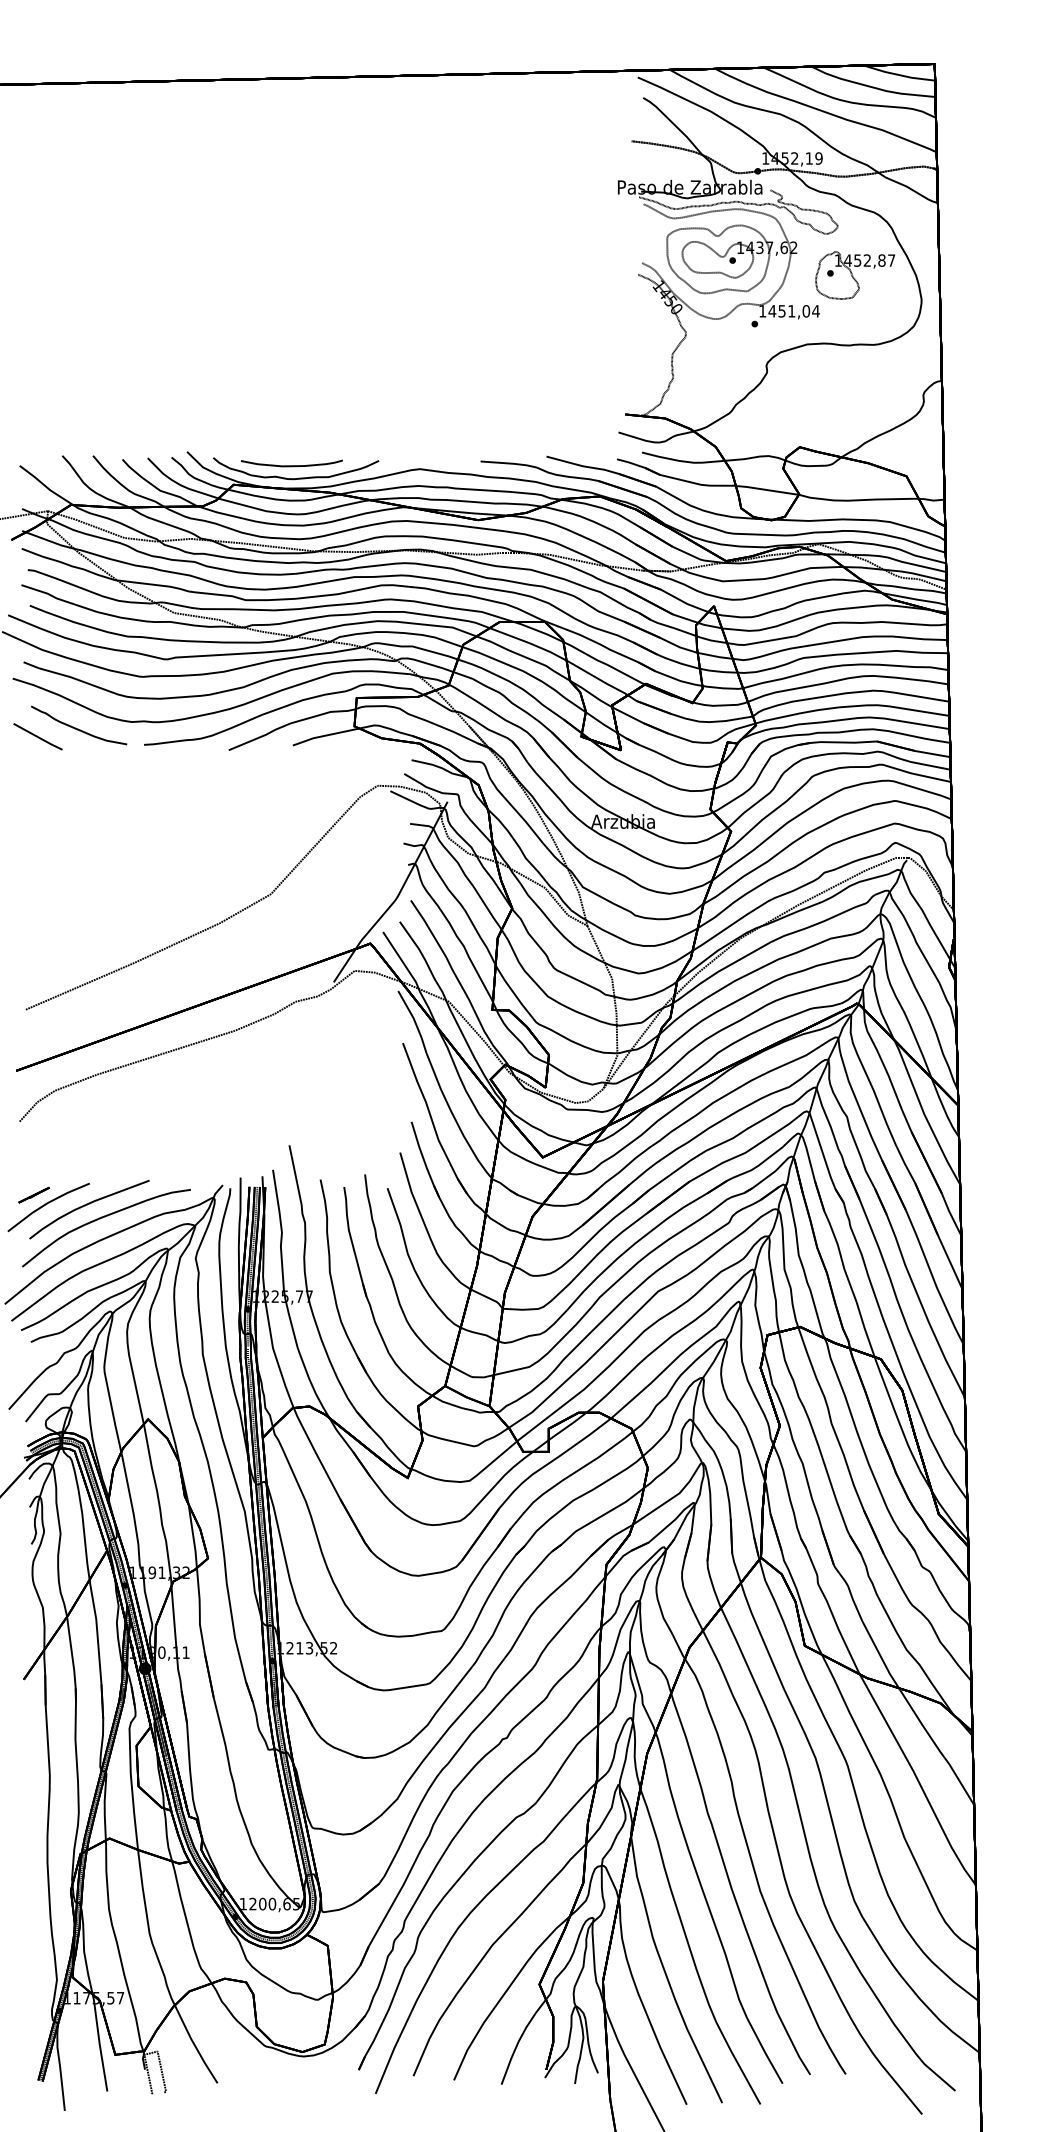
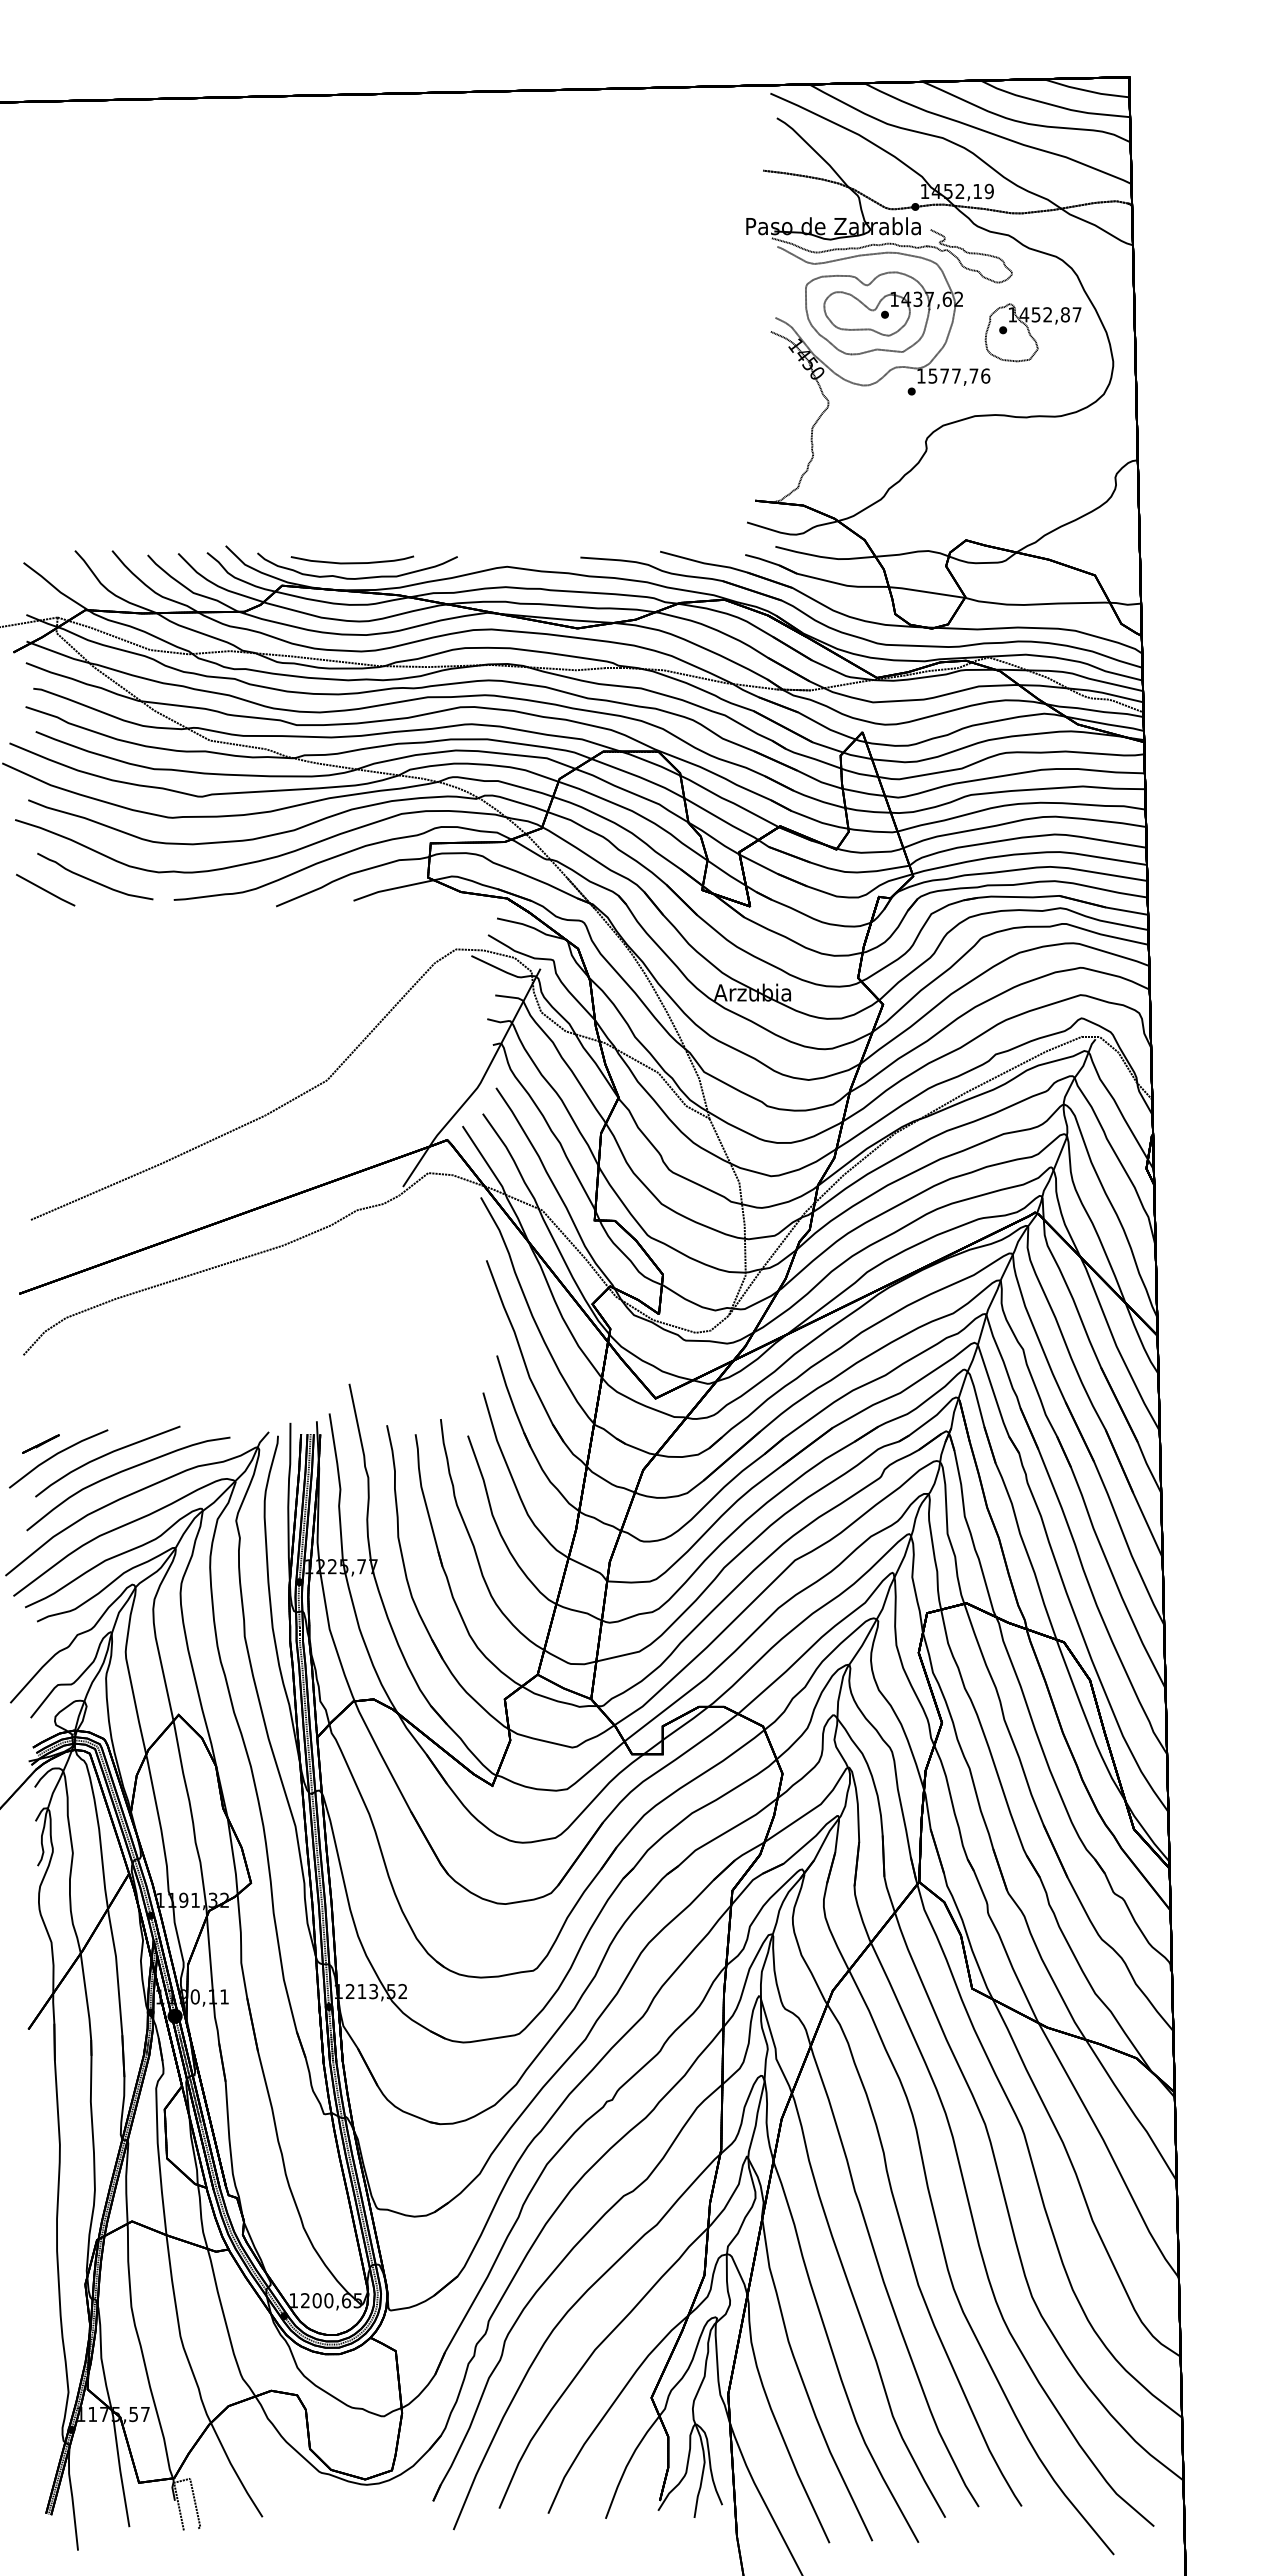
text: (794, 310) -> (959, 375), 1451,04 -> 1577,76

